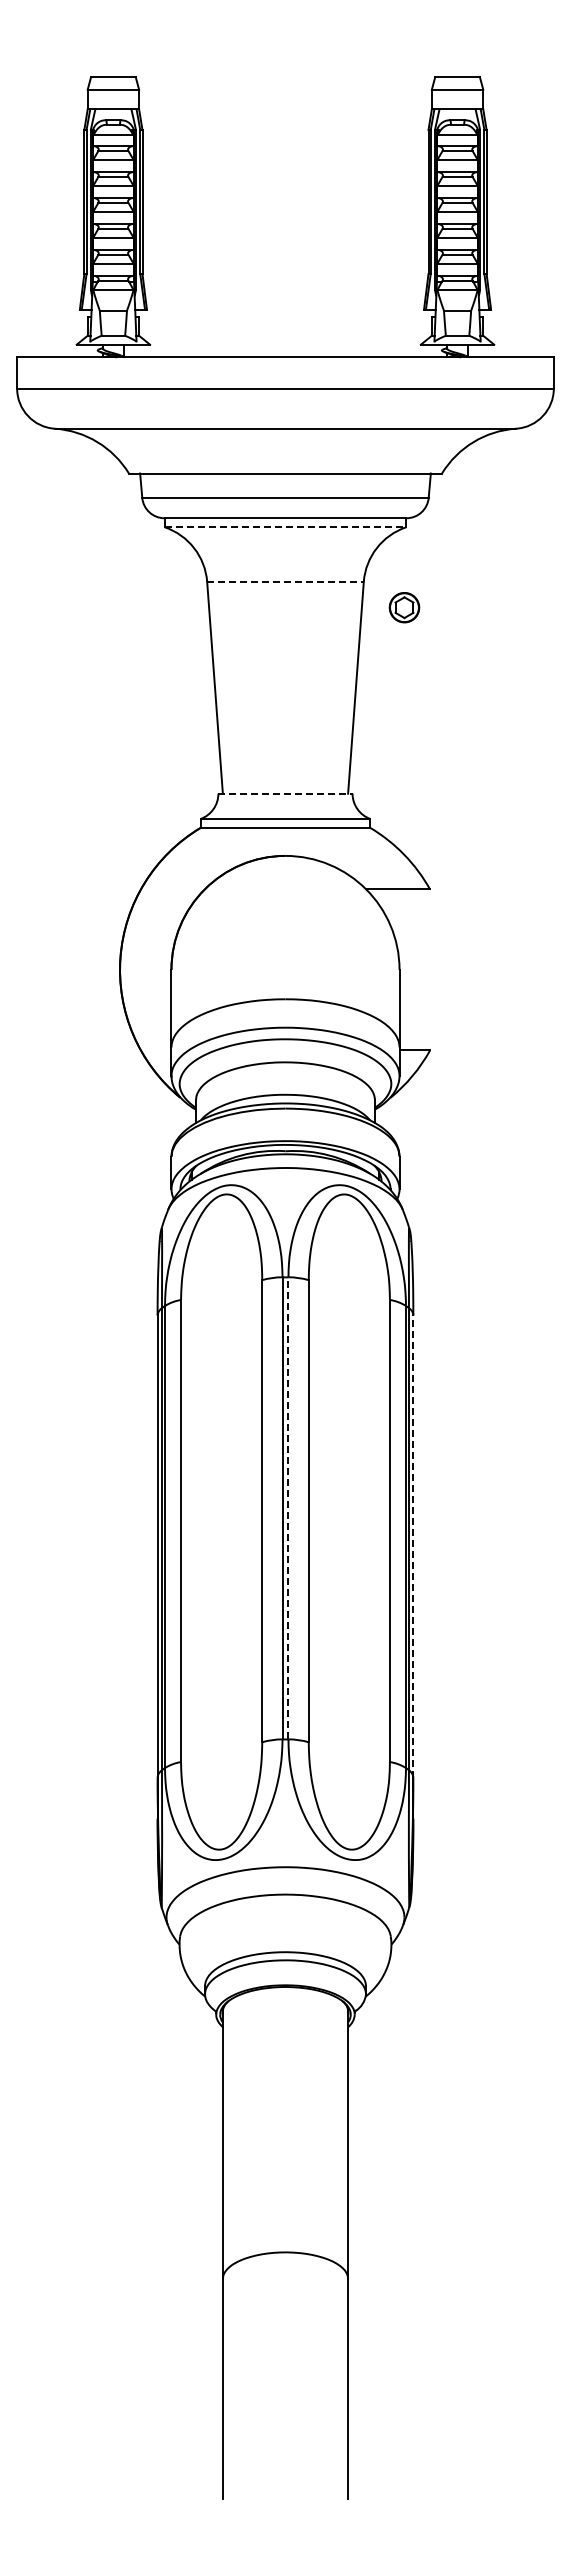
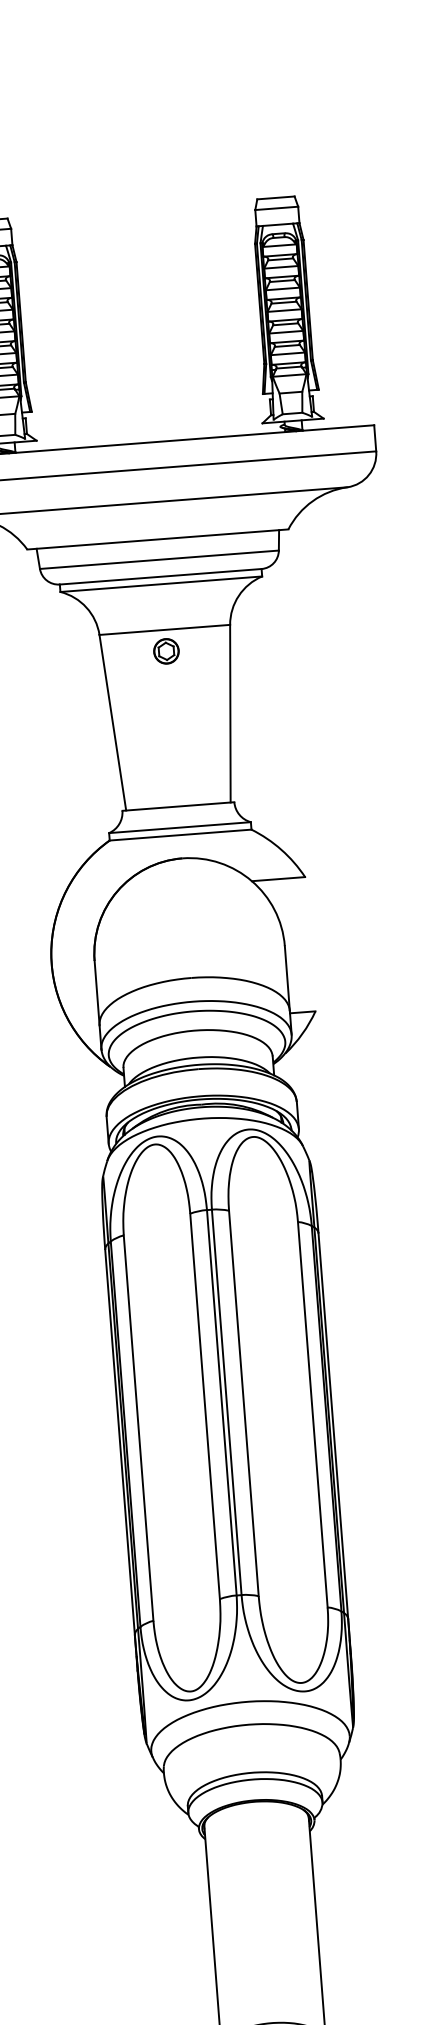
line: (285, 527) -> (161, 584), dashed -> solid
line: (285, 581) -> (164, 629), dashed -> solid
part: (404, 607) -> (166, 651), moved
line: (285, 793) -> (178, 806), dashed -> solid
line: (288, 1507) -> (226, 1401), dashed -> solid
line: (413, 1546) -> (333, 1426), dashed -> solid

